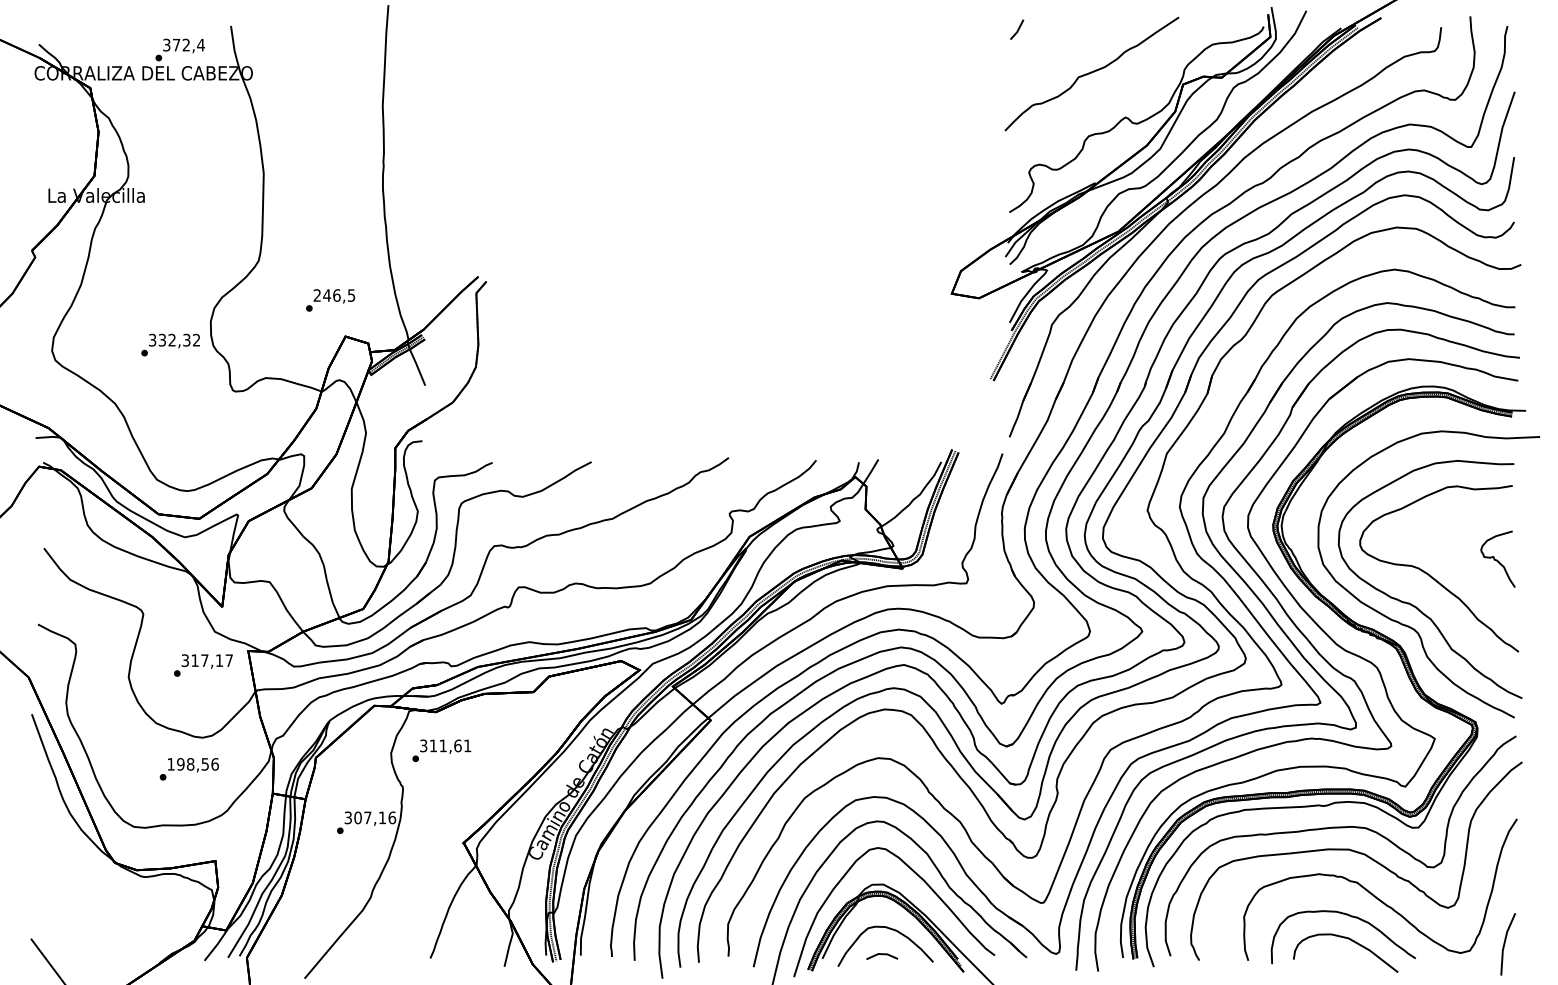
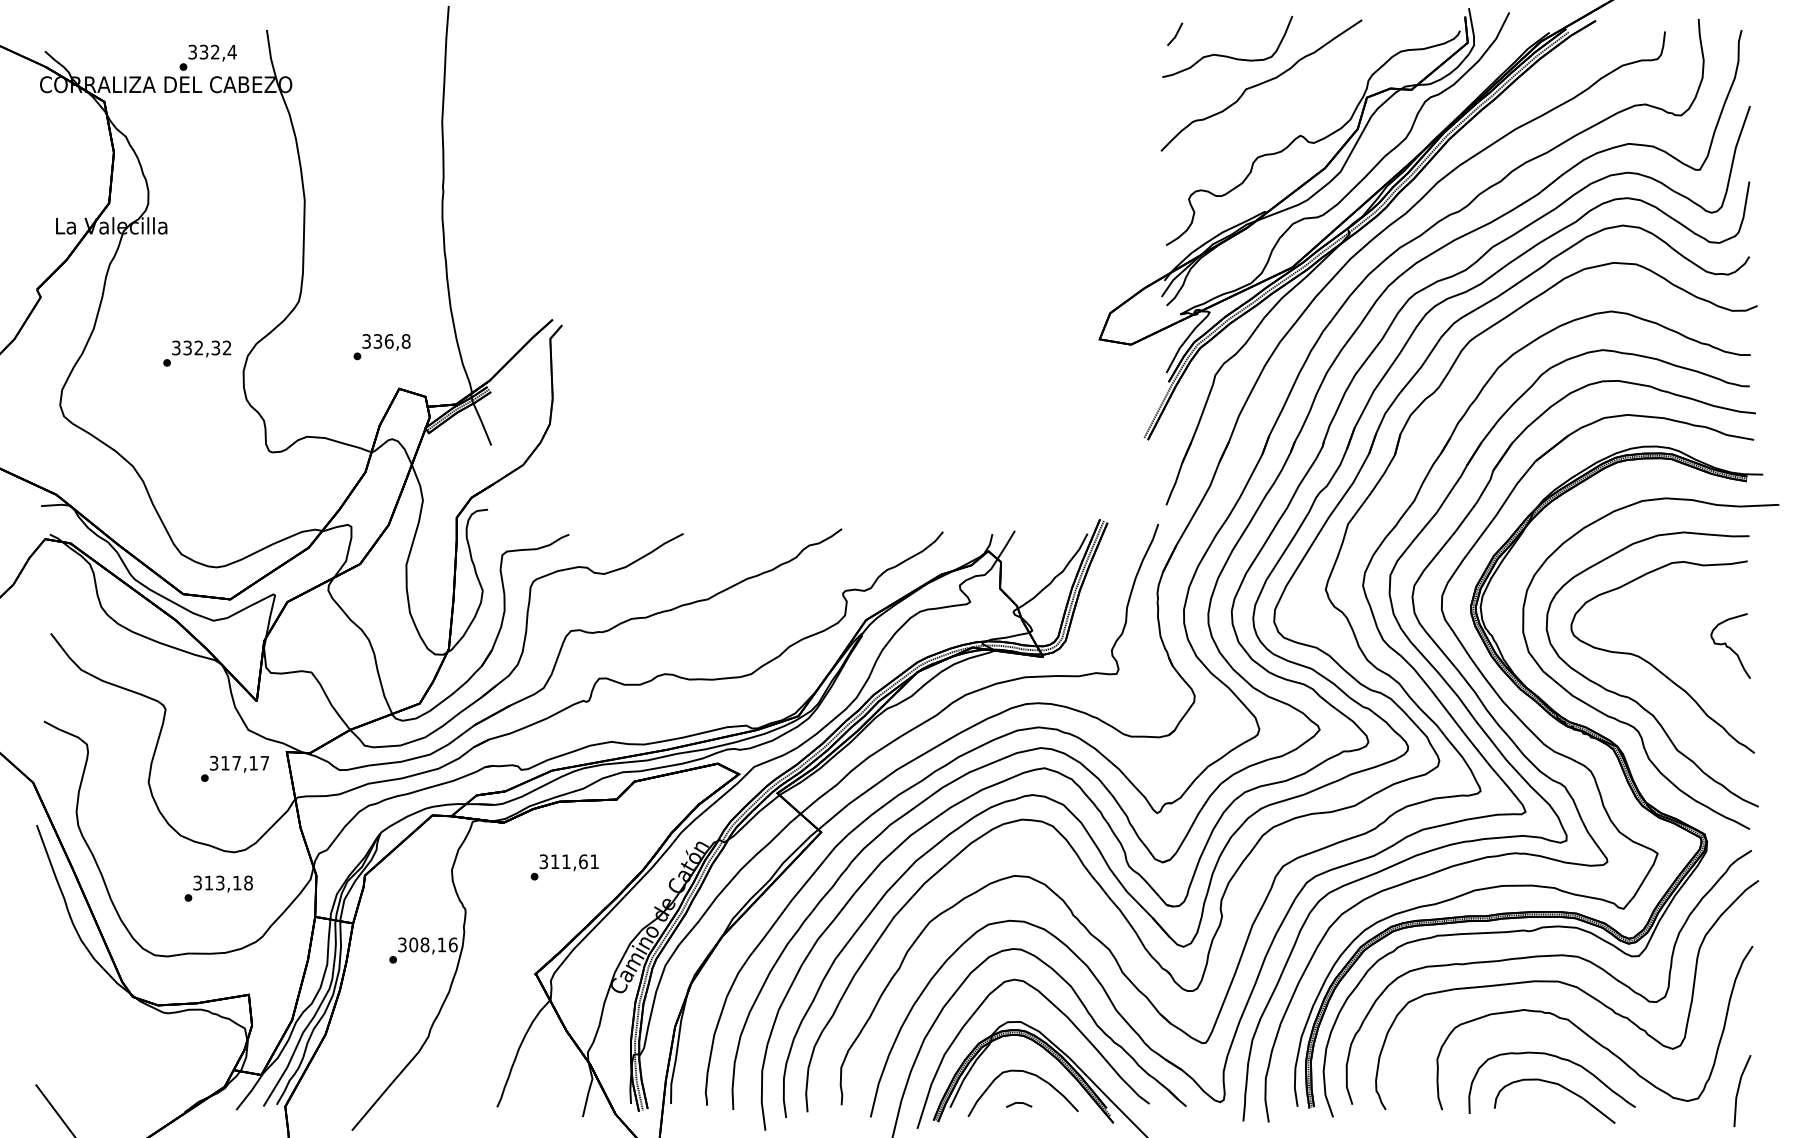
text: (176, 44) -> (203, 51), 372,4 -> 332,4
curve: (1060, 47) -> (1225, 54), added
text: (334, 295) -> (386, 341), 246,5 -> 336,8
text: (170, 344) -> (196, 352), moved
text: (441, 750) -> (564, 867), moved
text: (192, 764) -> (222, 883), 198,56 -> 313,18
text: (367, 817) -> (424, 944), 307,16 -> 308,16
part: (881, 955) -> (1018, 1103), size x0.71

